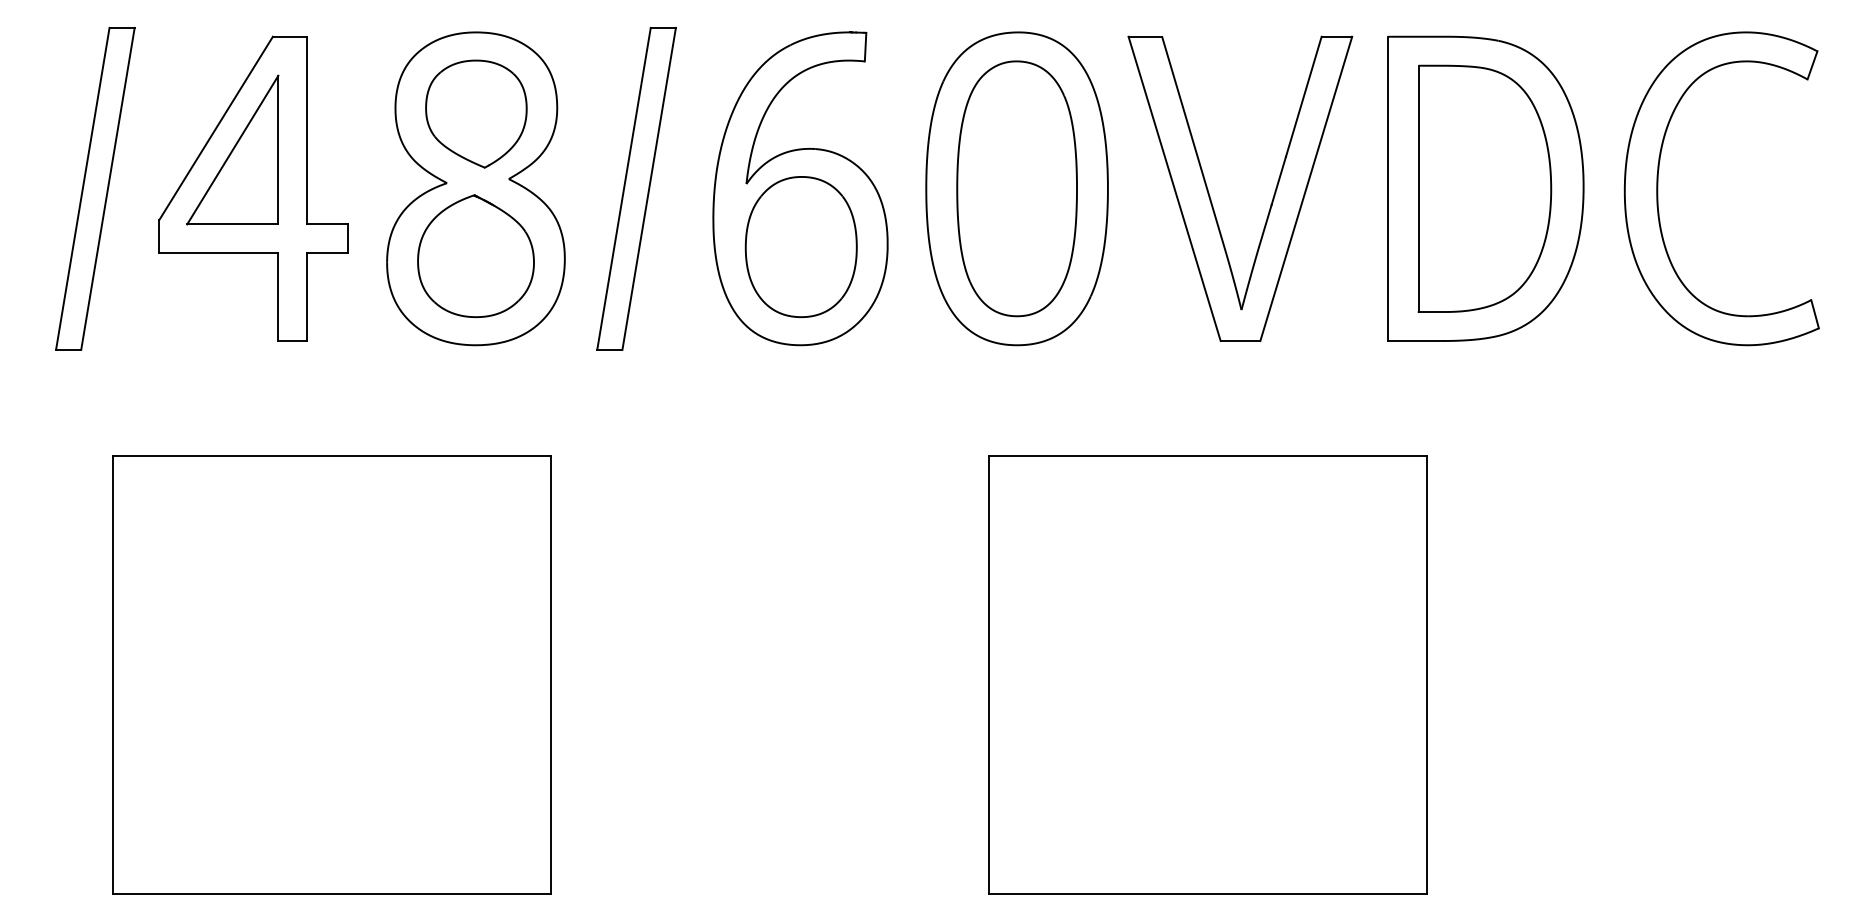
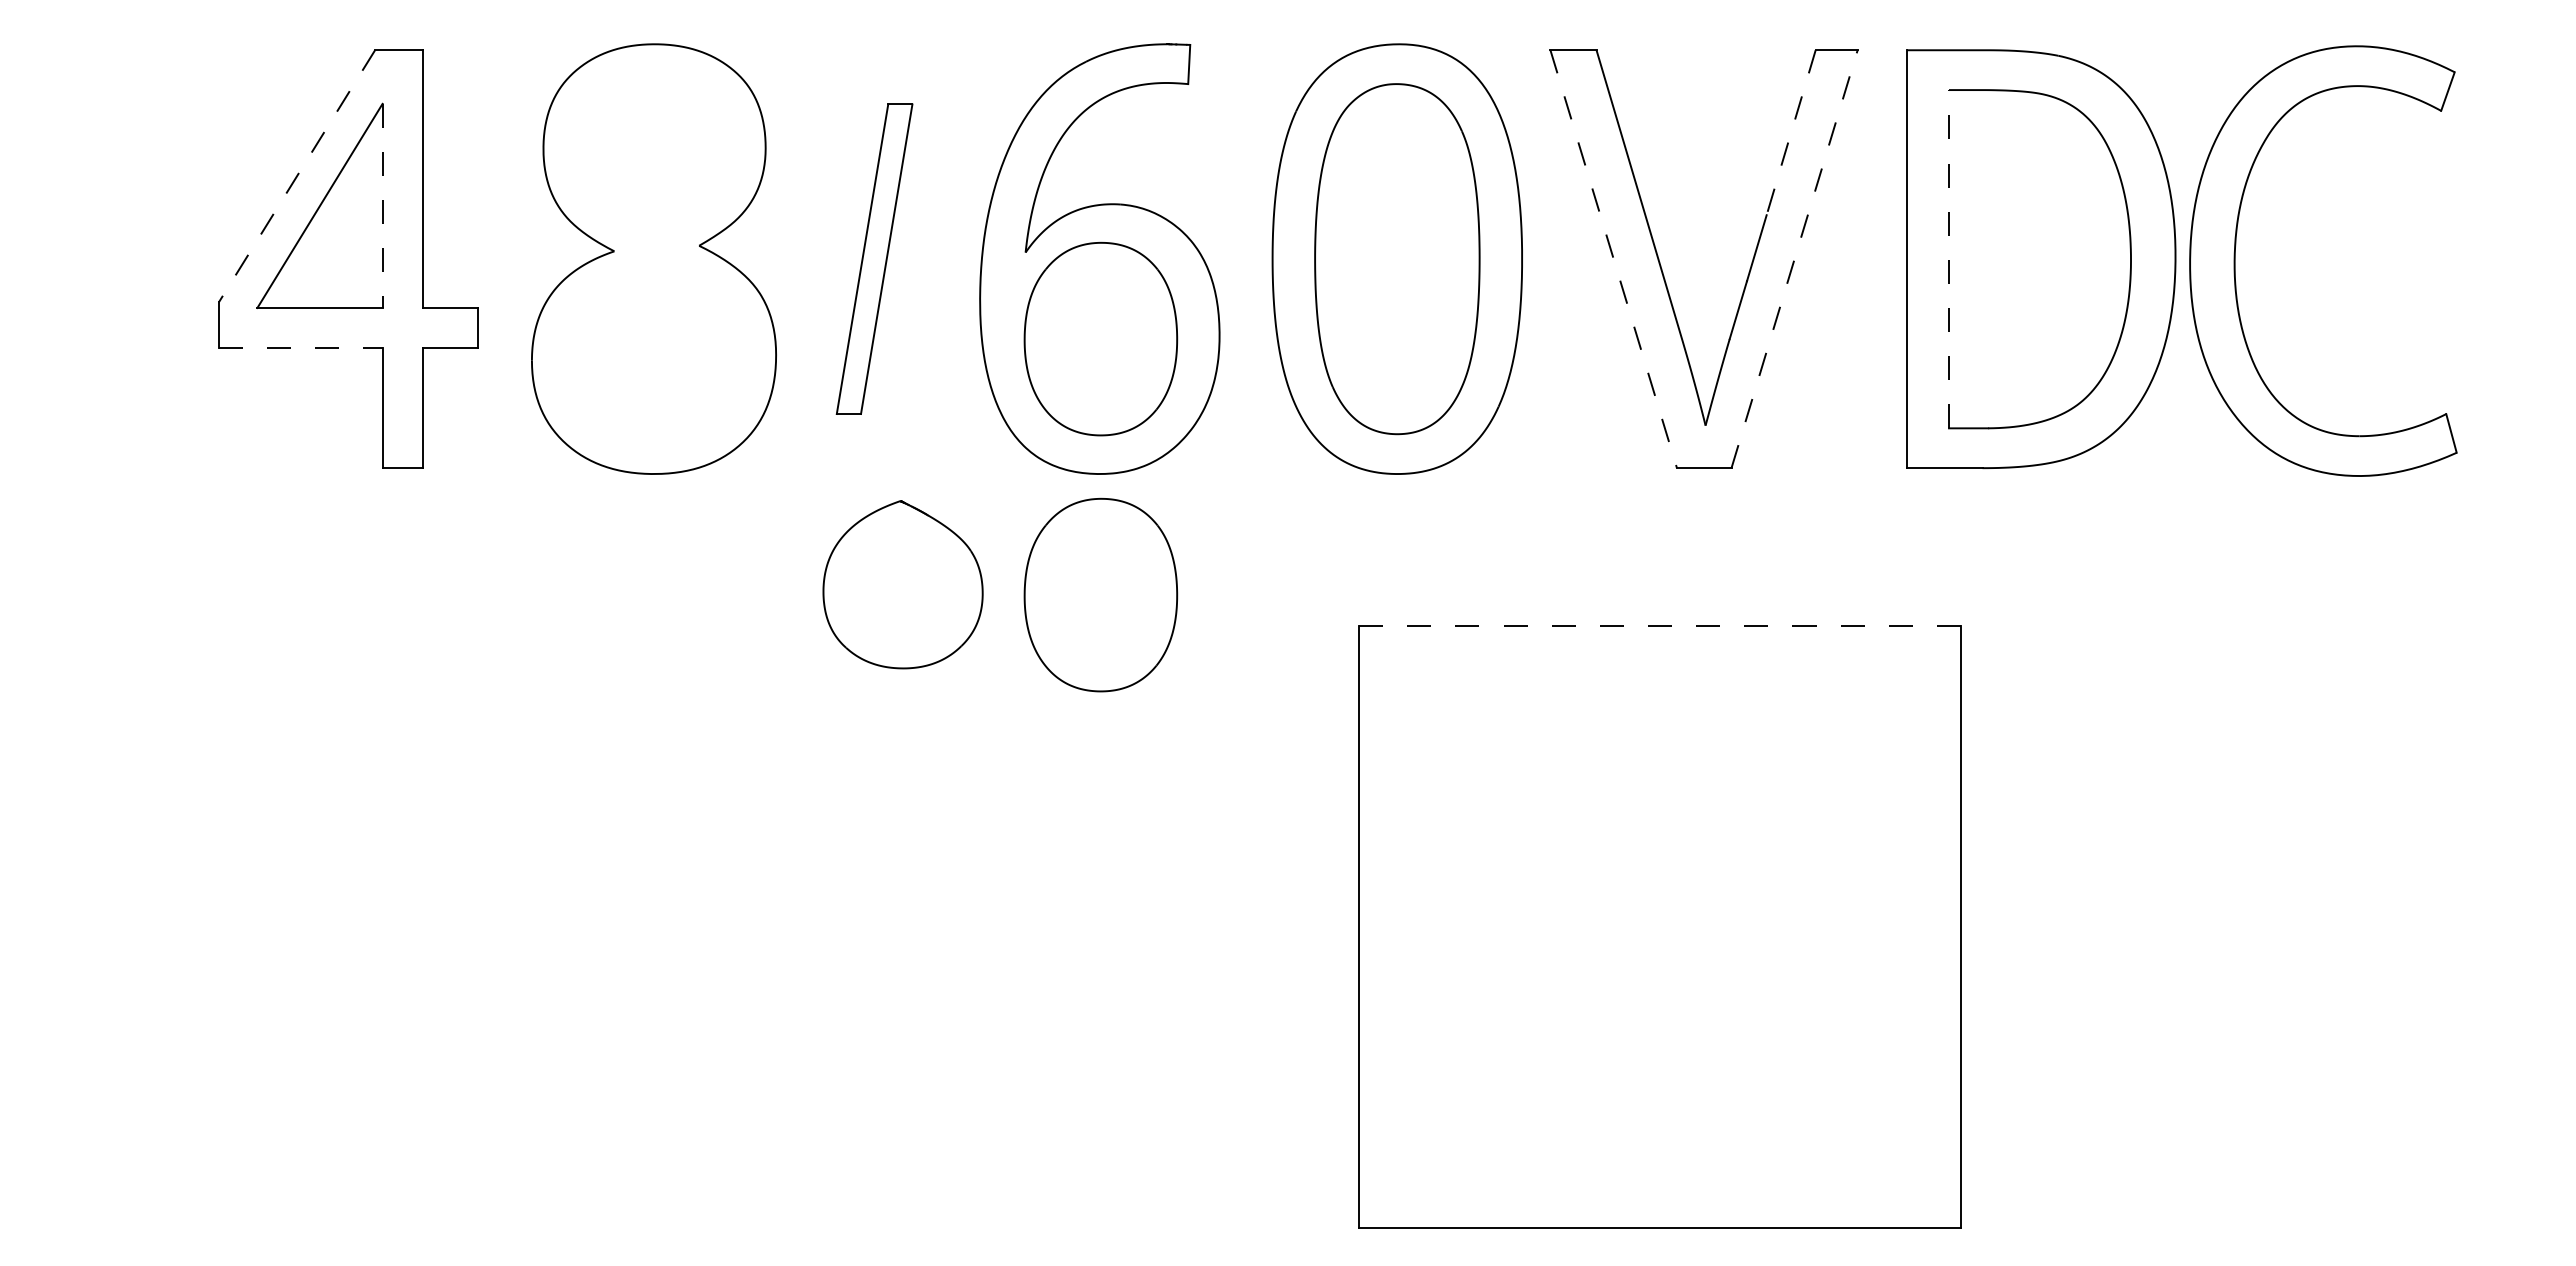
line: (1304, 97) -> (1791, 133), solid -> dashed
part: (476, 114) -> (654, 156), removed
line: (215, 128) -> (296, 176), solid -> dashed
line: (278, 150) -> (382, 206), solid -> dashed
line: (1306, 188) -> (1794, 258), solid -> dashed
line: (1419, 188) -> (1949, 258), solid -> dashed
part: (1657, 188) -> (2235, 260), moved
part: (95, 189) -> (131, 259), removed
part: (636, 189) -> (874, 259), size x0.7
line: (1174, 189) -> (1613, 259), solid -> dashed
line: (218, 253) -> (300, 347), solid -> dashed
part: (475, 256) -> (902, 584), moved
part: (801, 432) -> (1100, 594), added
line: (1208, 456) -> (1660, 626), solid -> dashed
part: (331, 674) -> (455, 926), removed

